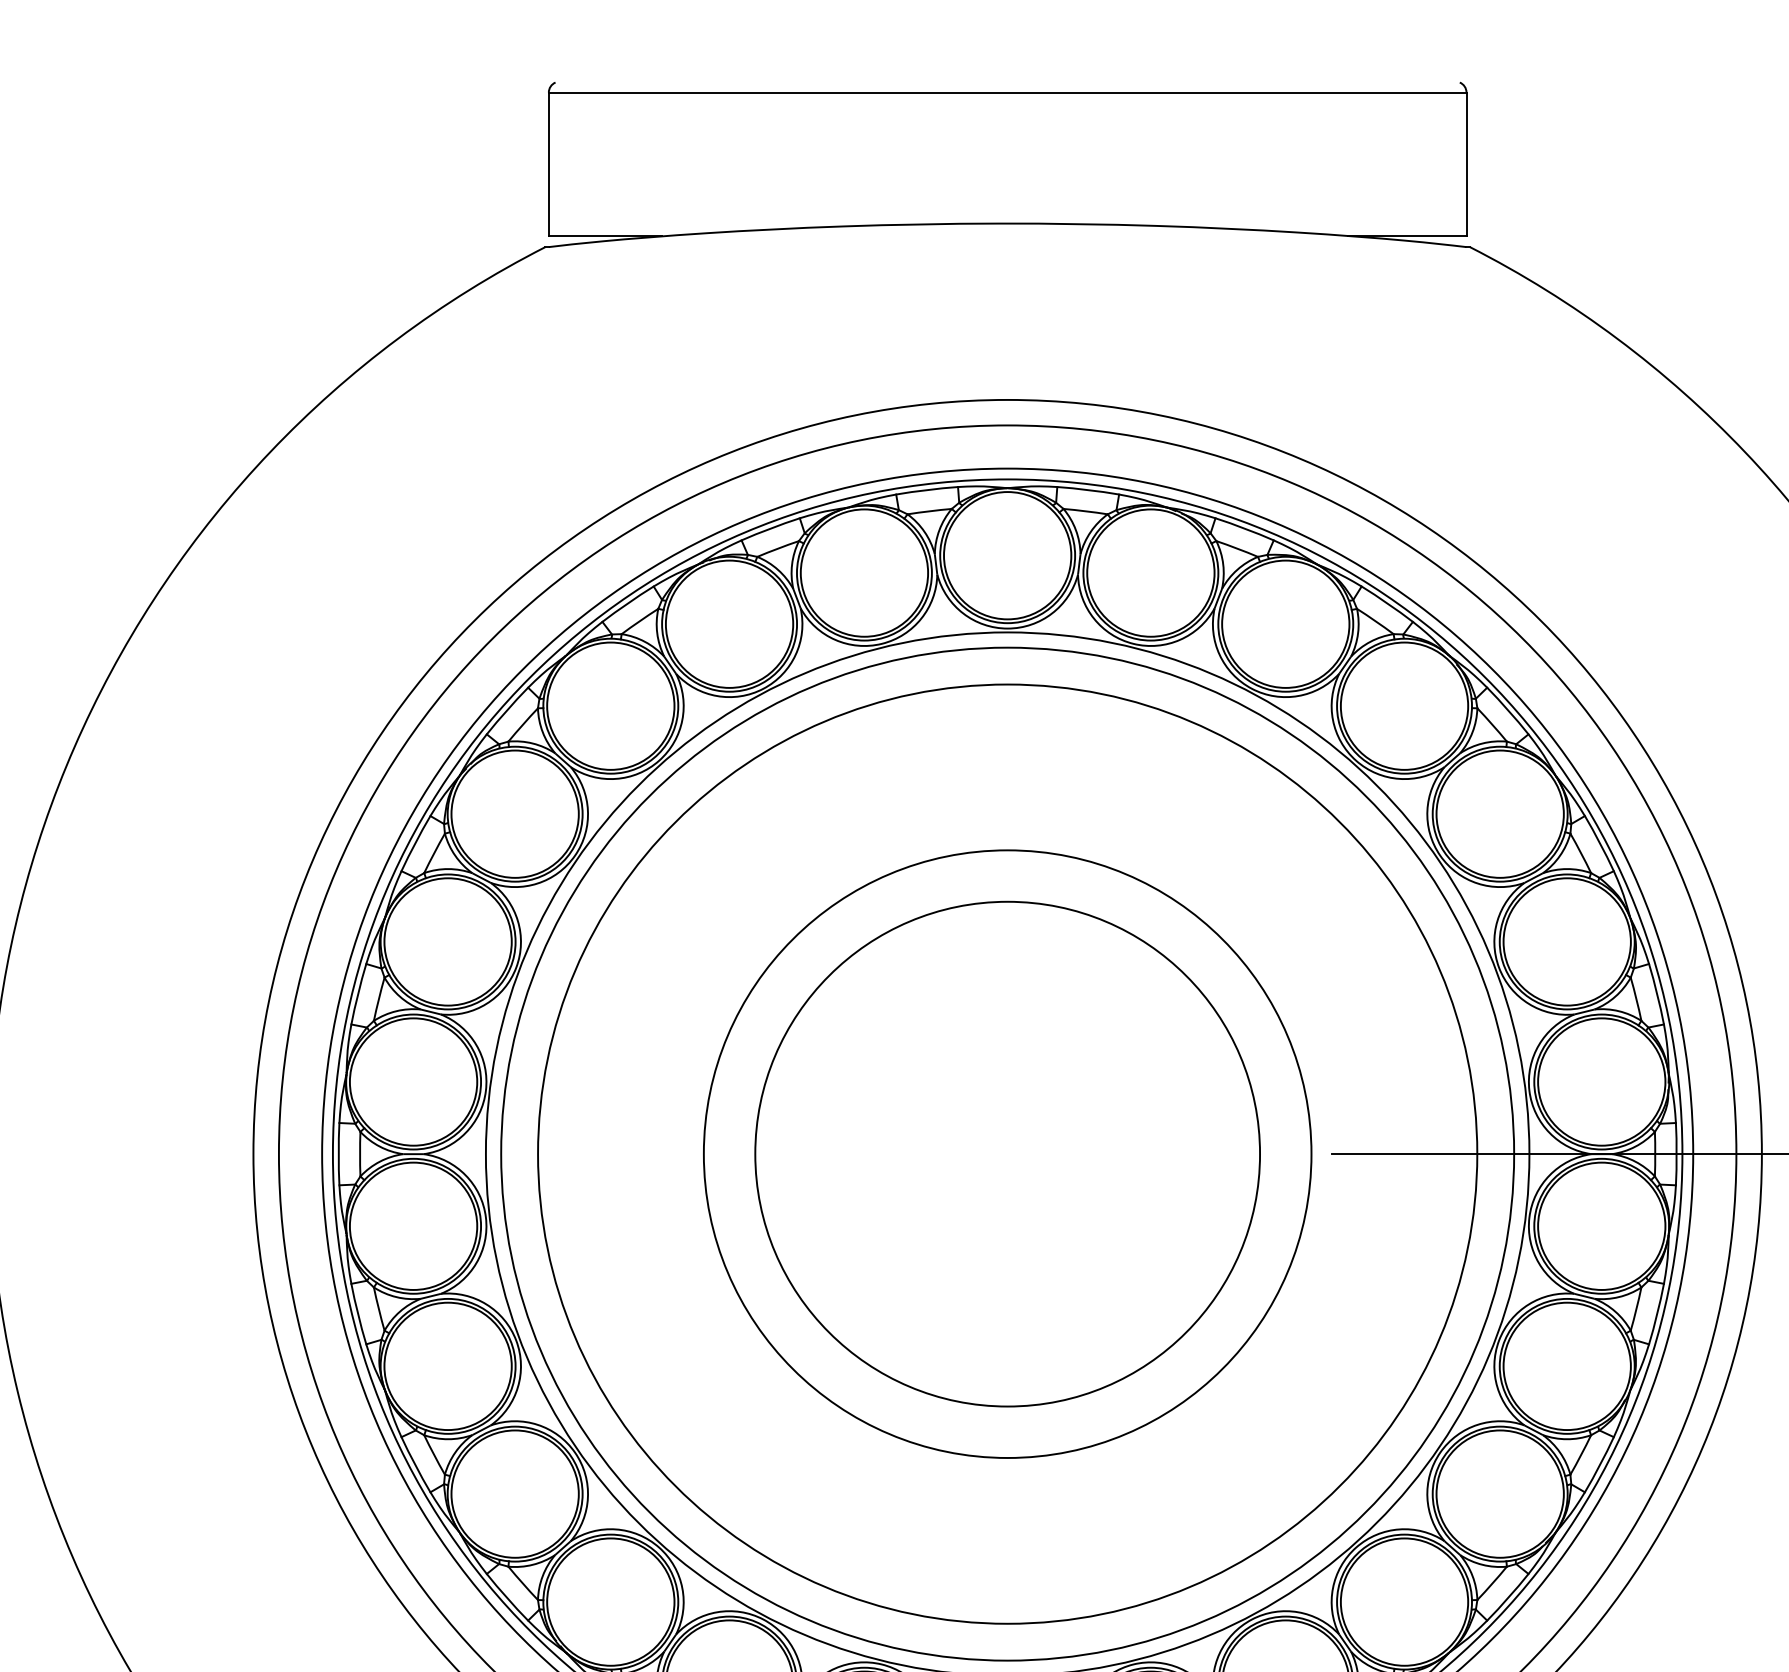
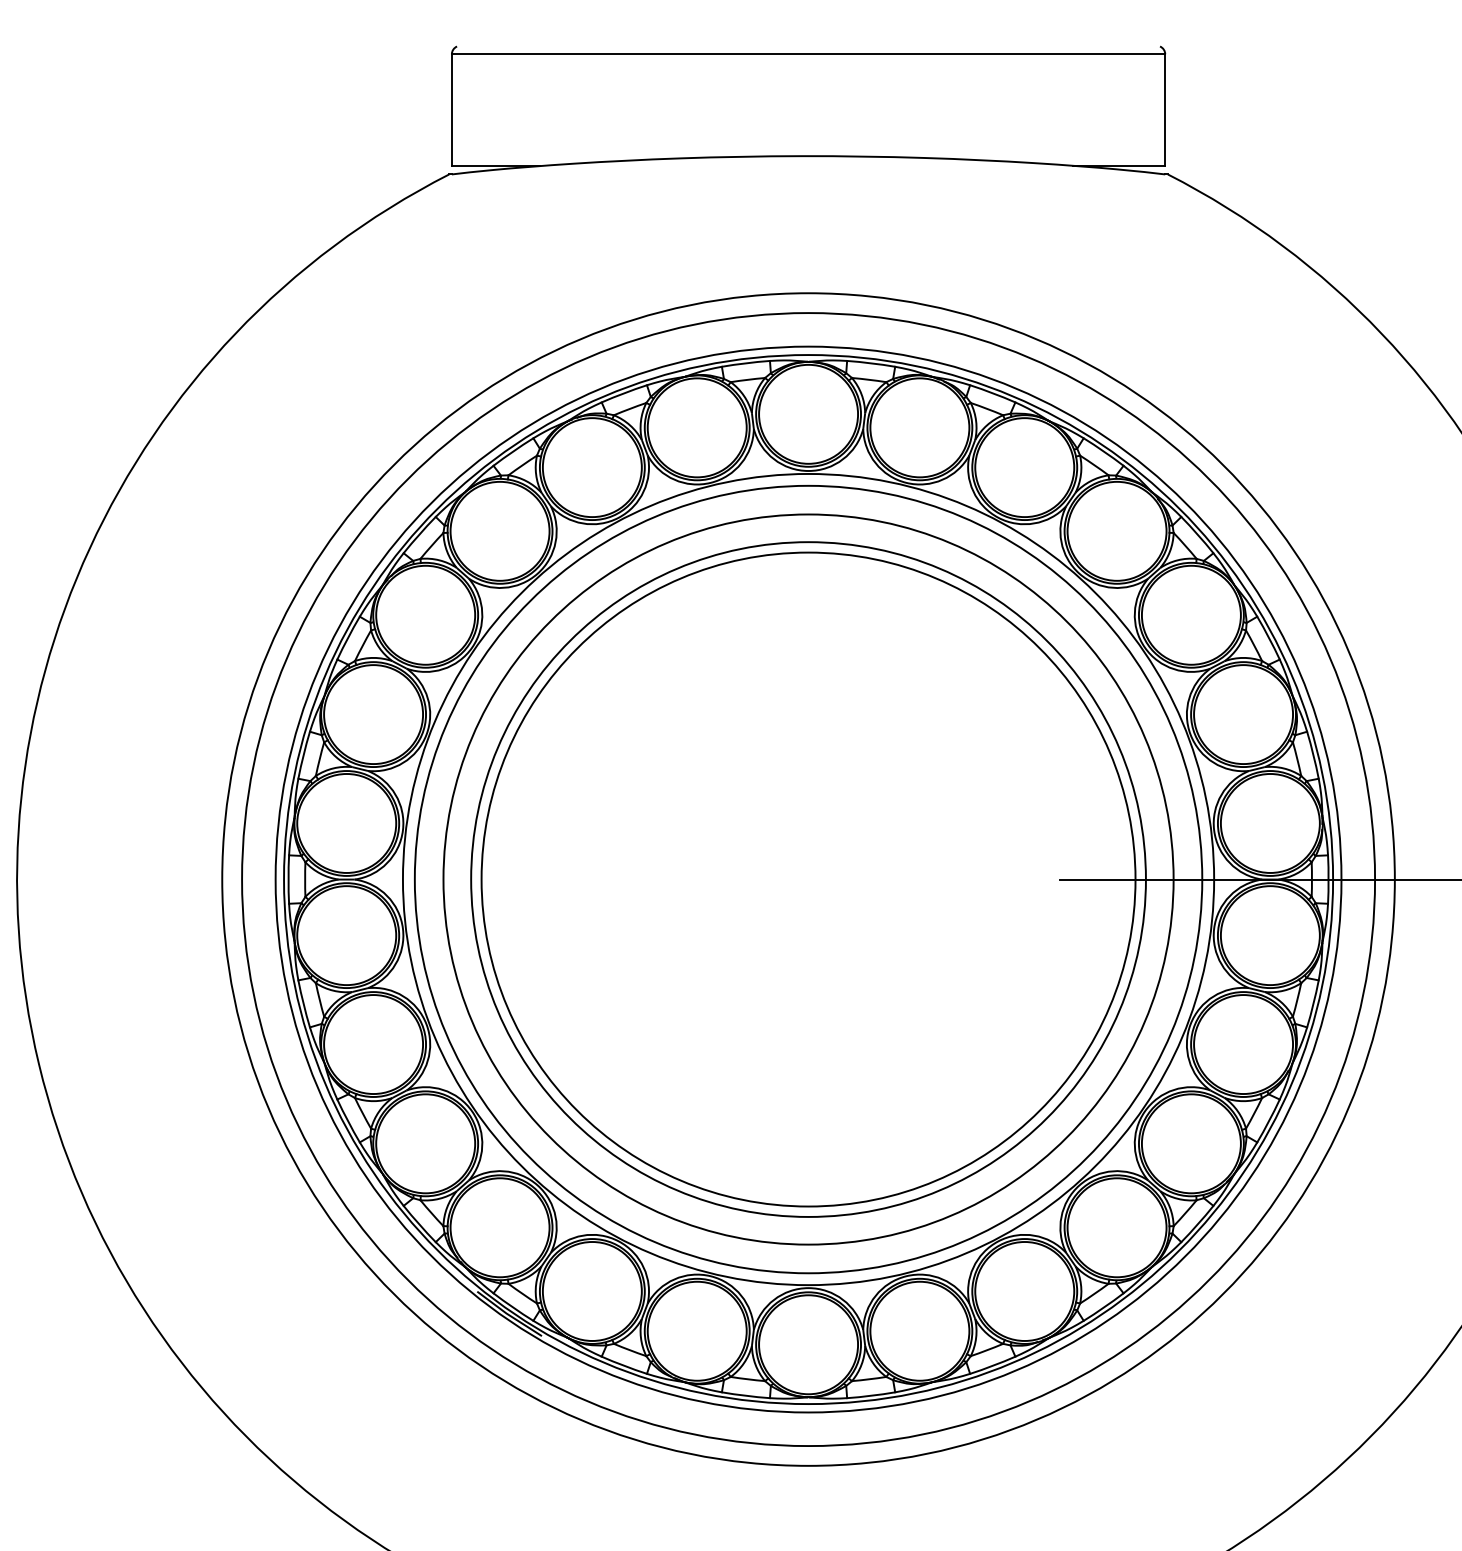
circle: (1007, 1154) -> (808, 879), size x1.43
circle: (1007, 1154) -> (808, 879), size x1.67

